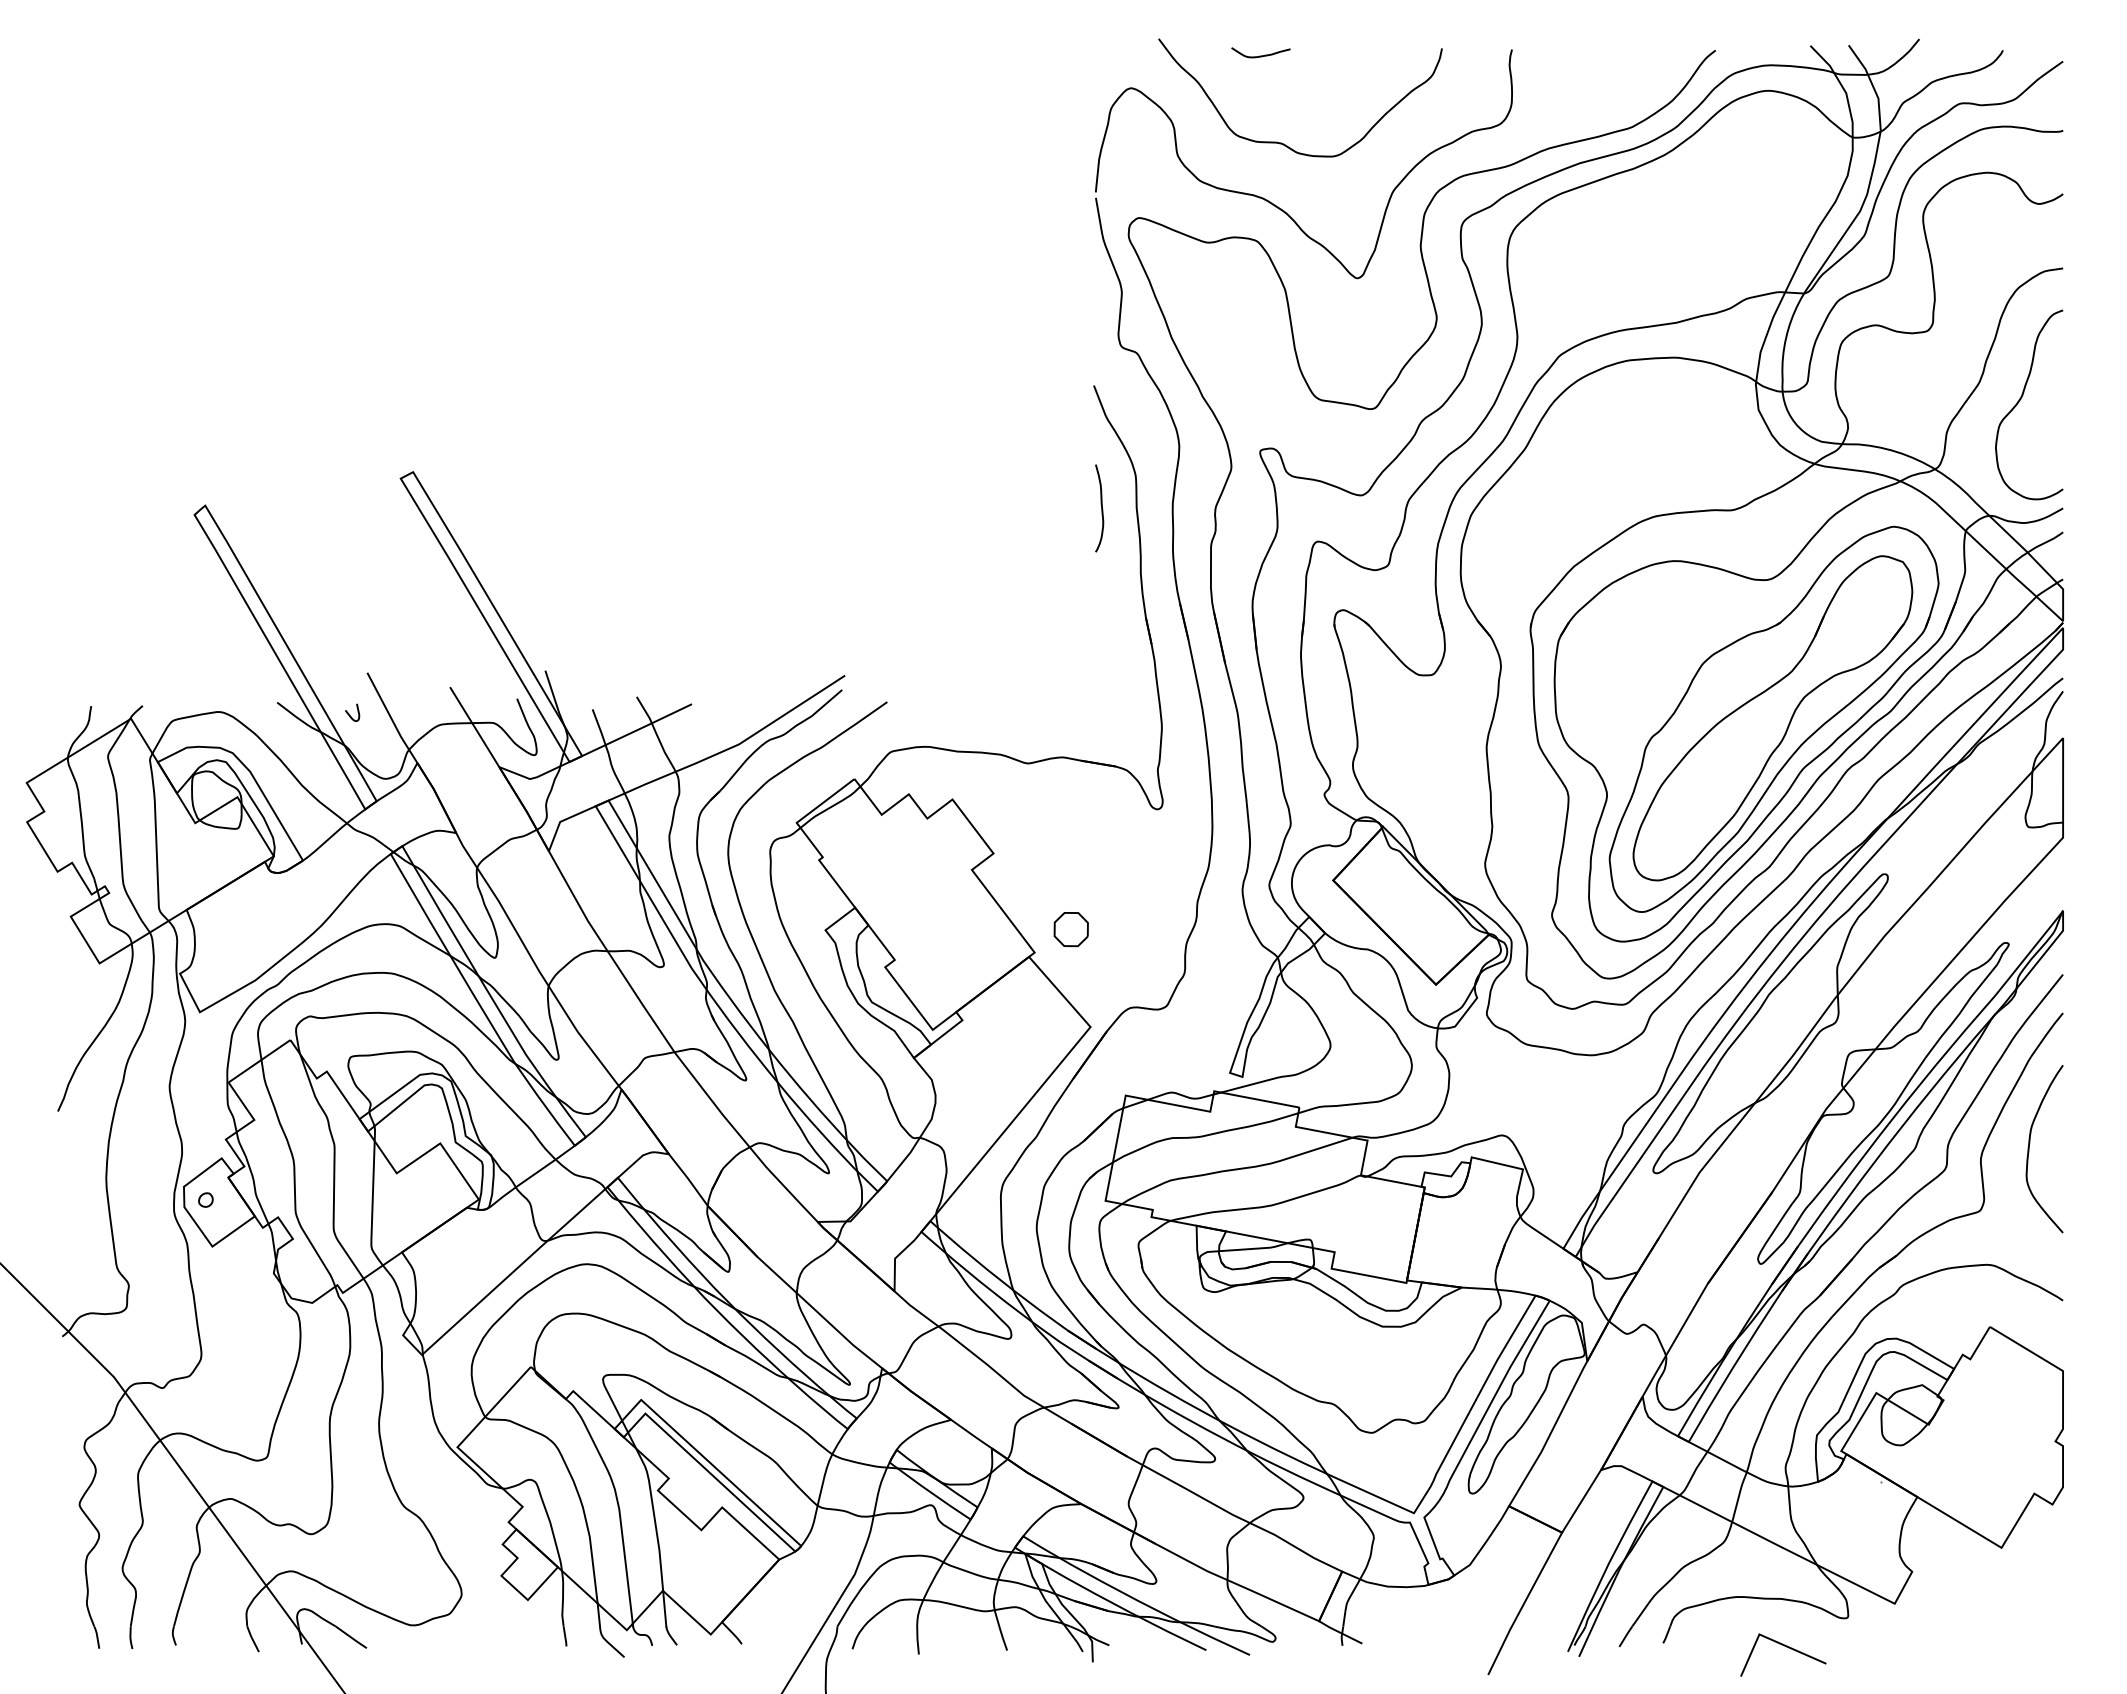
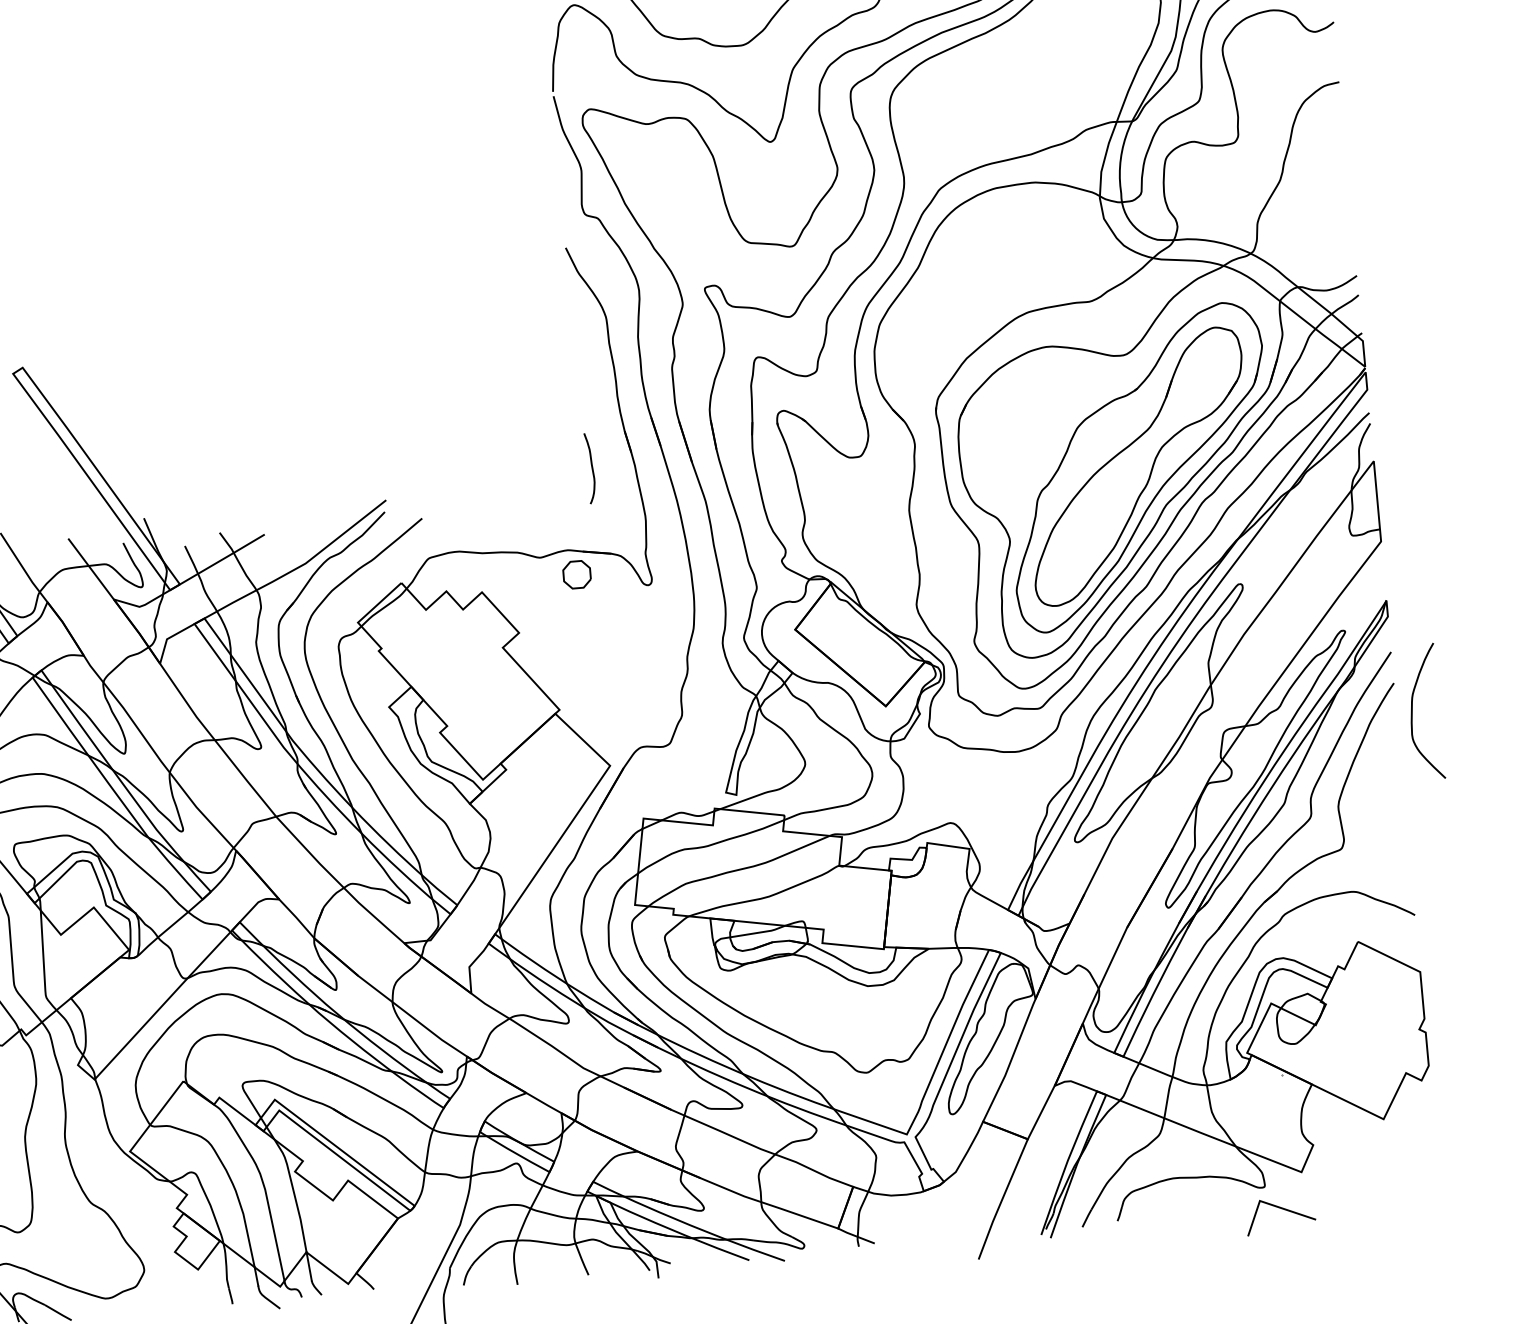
part: (2021, 399) -> (1315, 190), removed
curve: (1101, 508) -> (591, 468), moved
part: (1070, 929) -> (576, 574), moved
curve: (2029, 1149) -> (1412, 713), moved
line: (1786, 1647) -> (1282, 1209), moved

